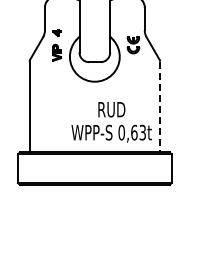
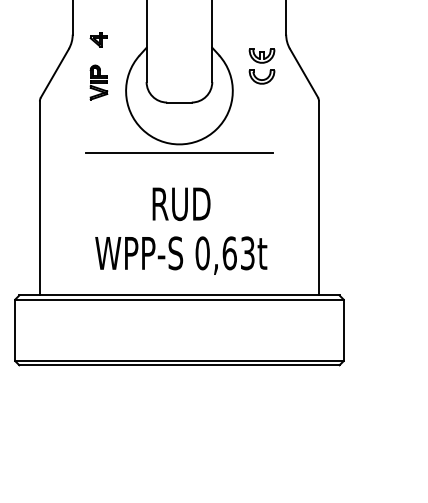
line: (94, 85) -> (178, 152), added
line: (160, 107) -> (319, 199), dashed -> solid
text: (111, 122) -> (180, 231), moved

